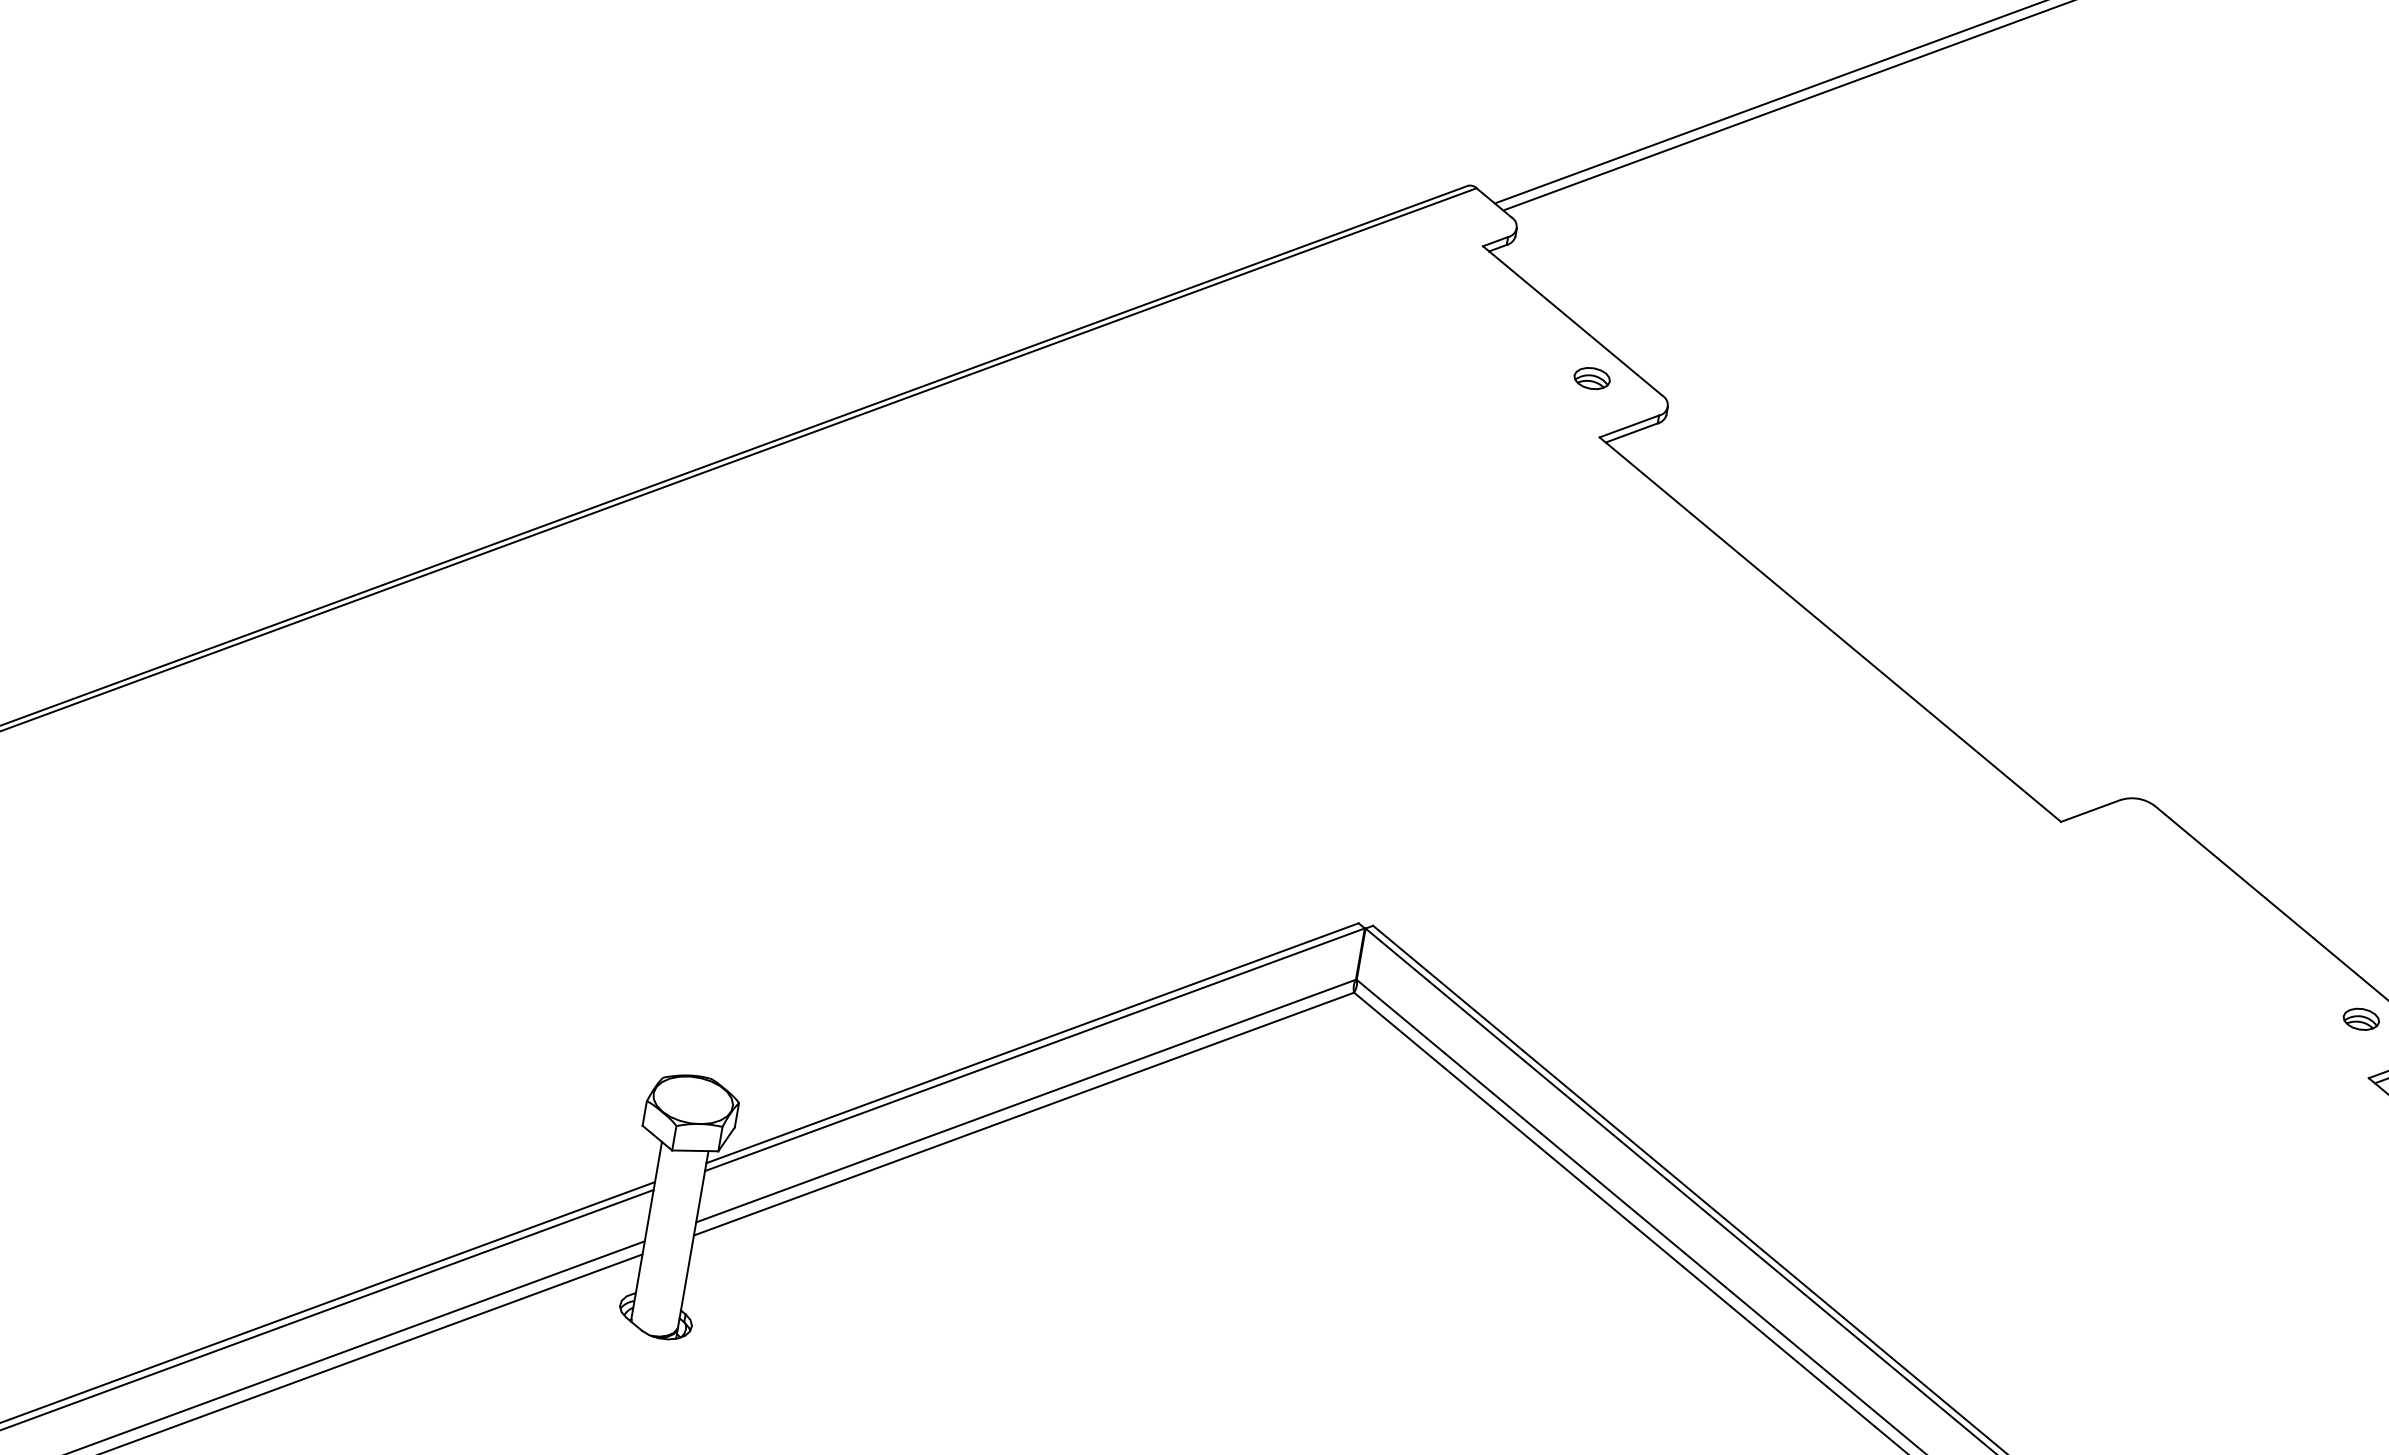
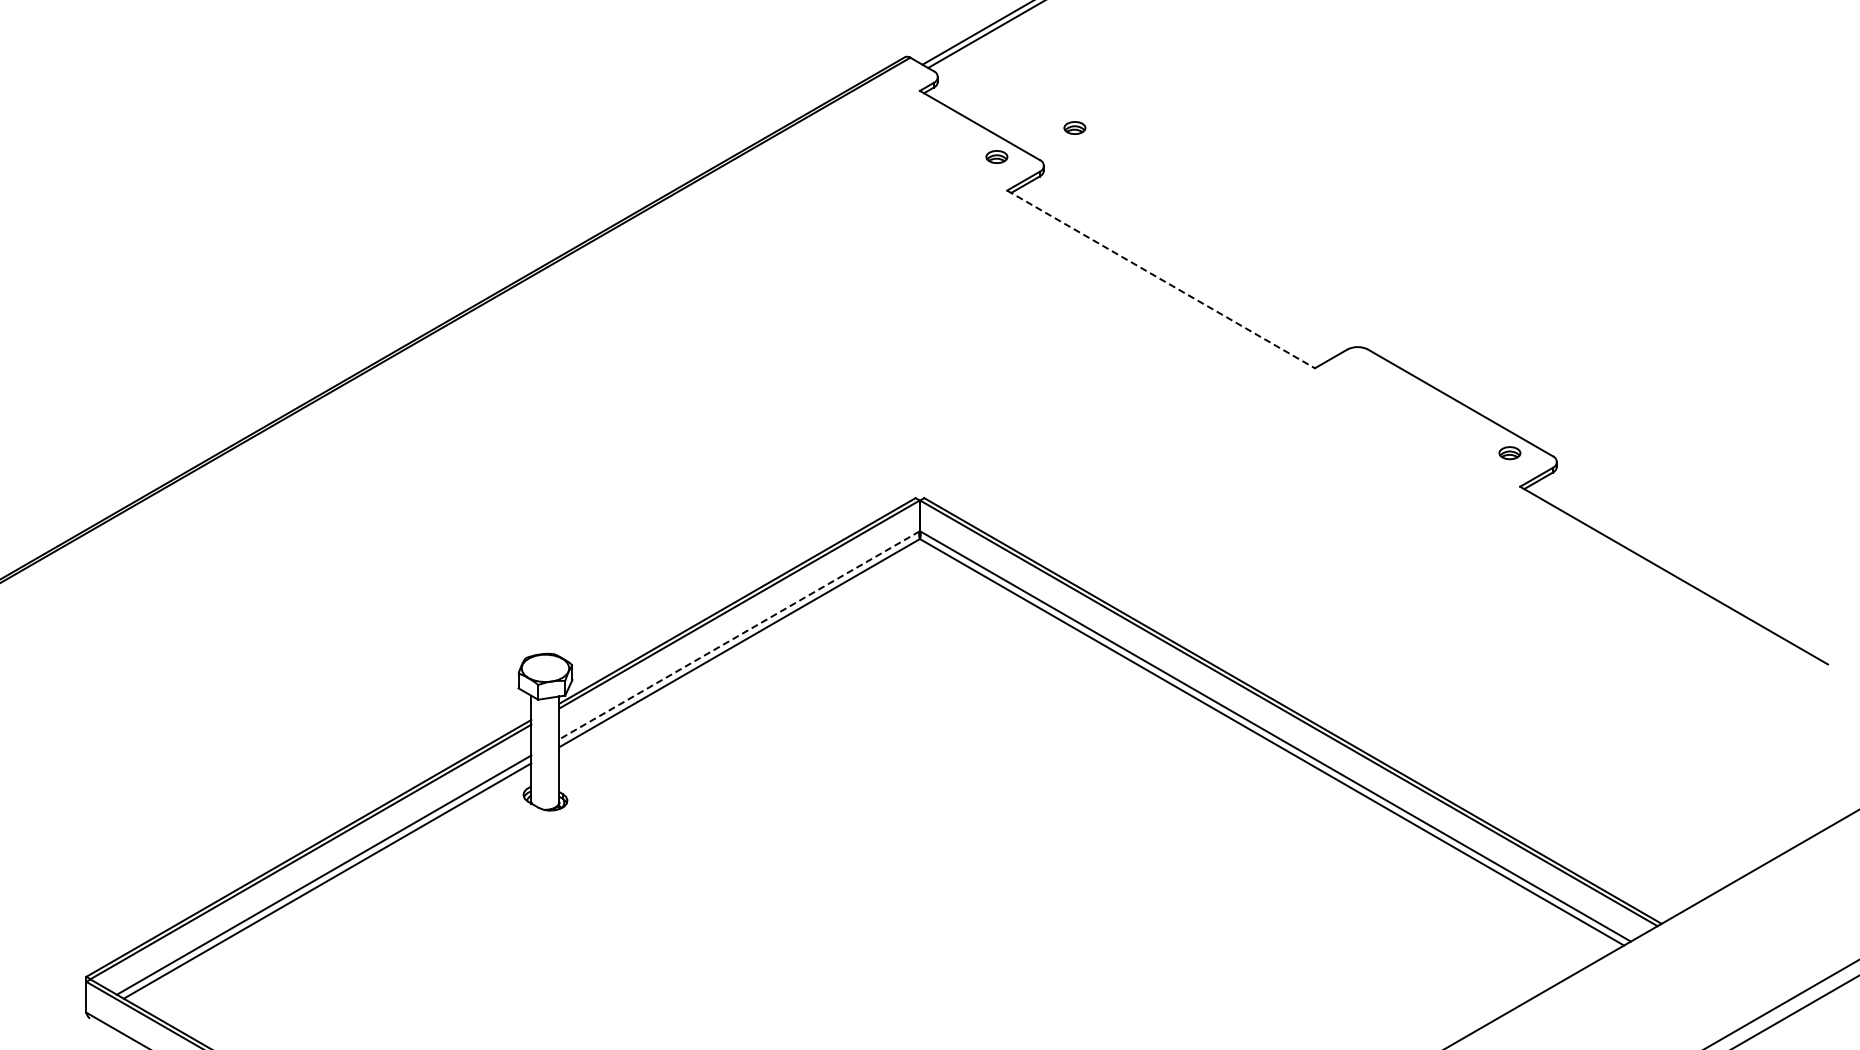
part: (1729, 351) -> (1074, 127), added
line: (1831, 629) -> (1161, 279), solid -> dashed
line: (1025, 1101) -> (739, 635), solid -> dashed

